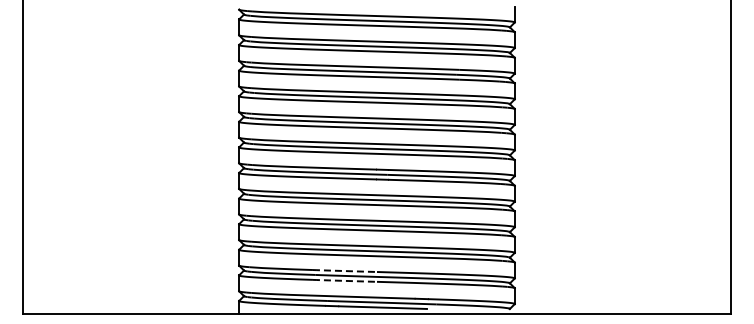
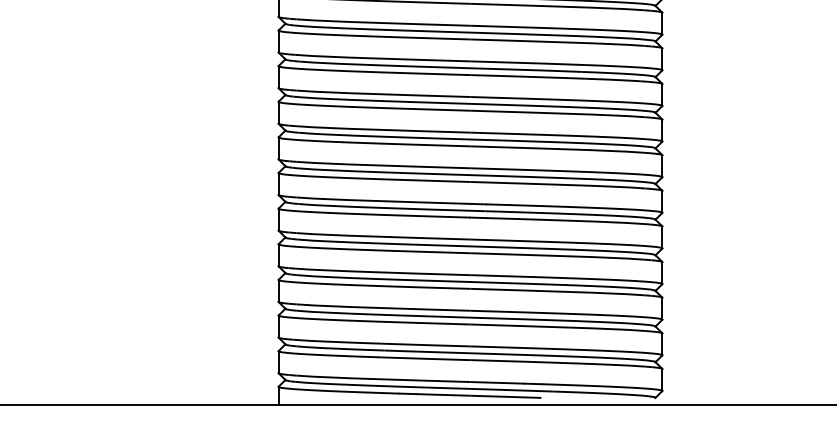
arc: (344, 271) -> (425, 345), dashed -> solid
arc: (344, 280) -> (425, 358), dashed -> solid

